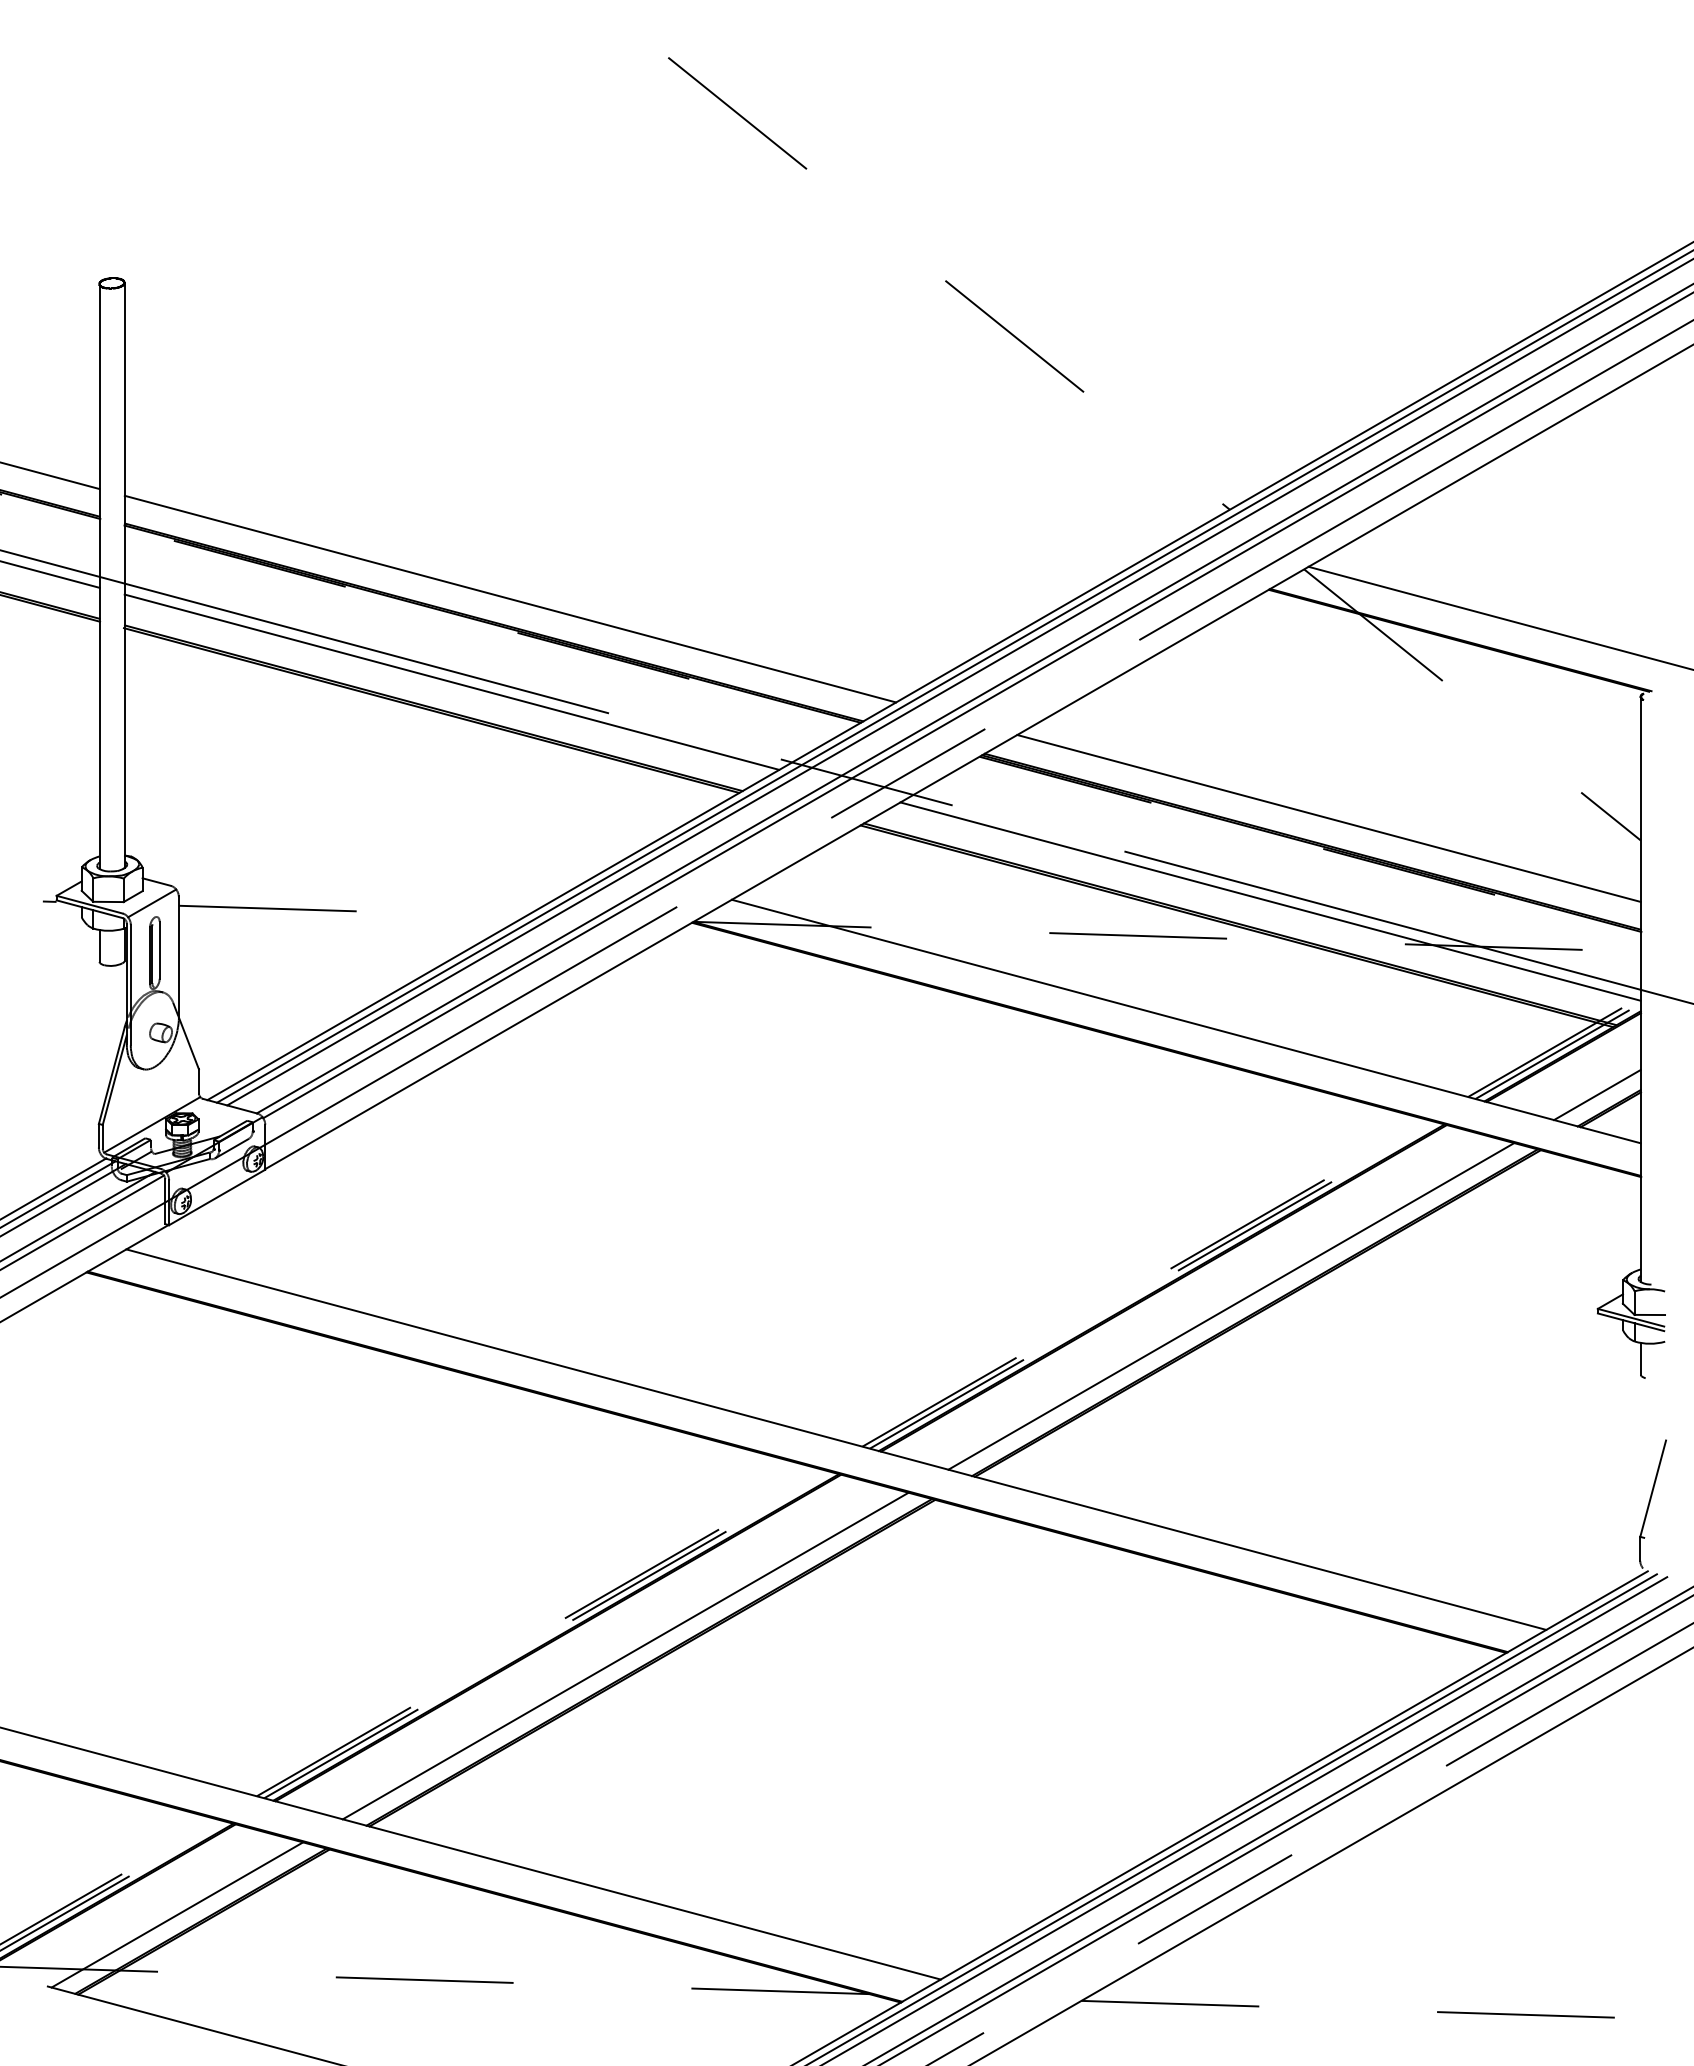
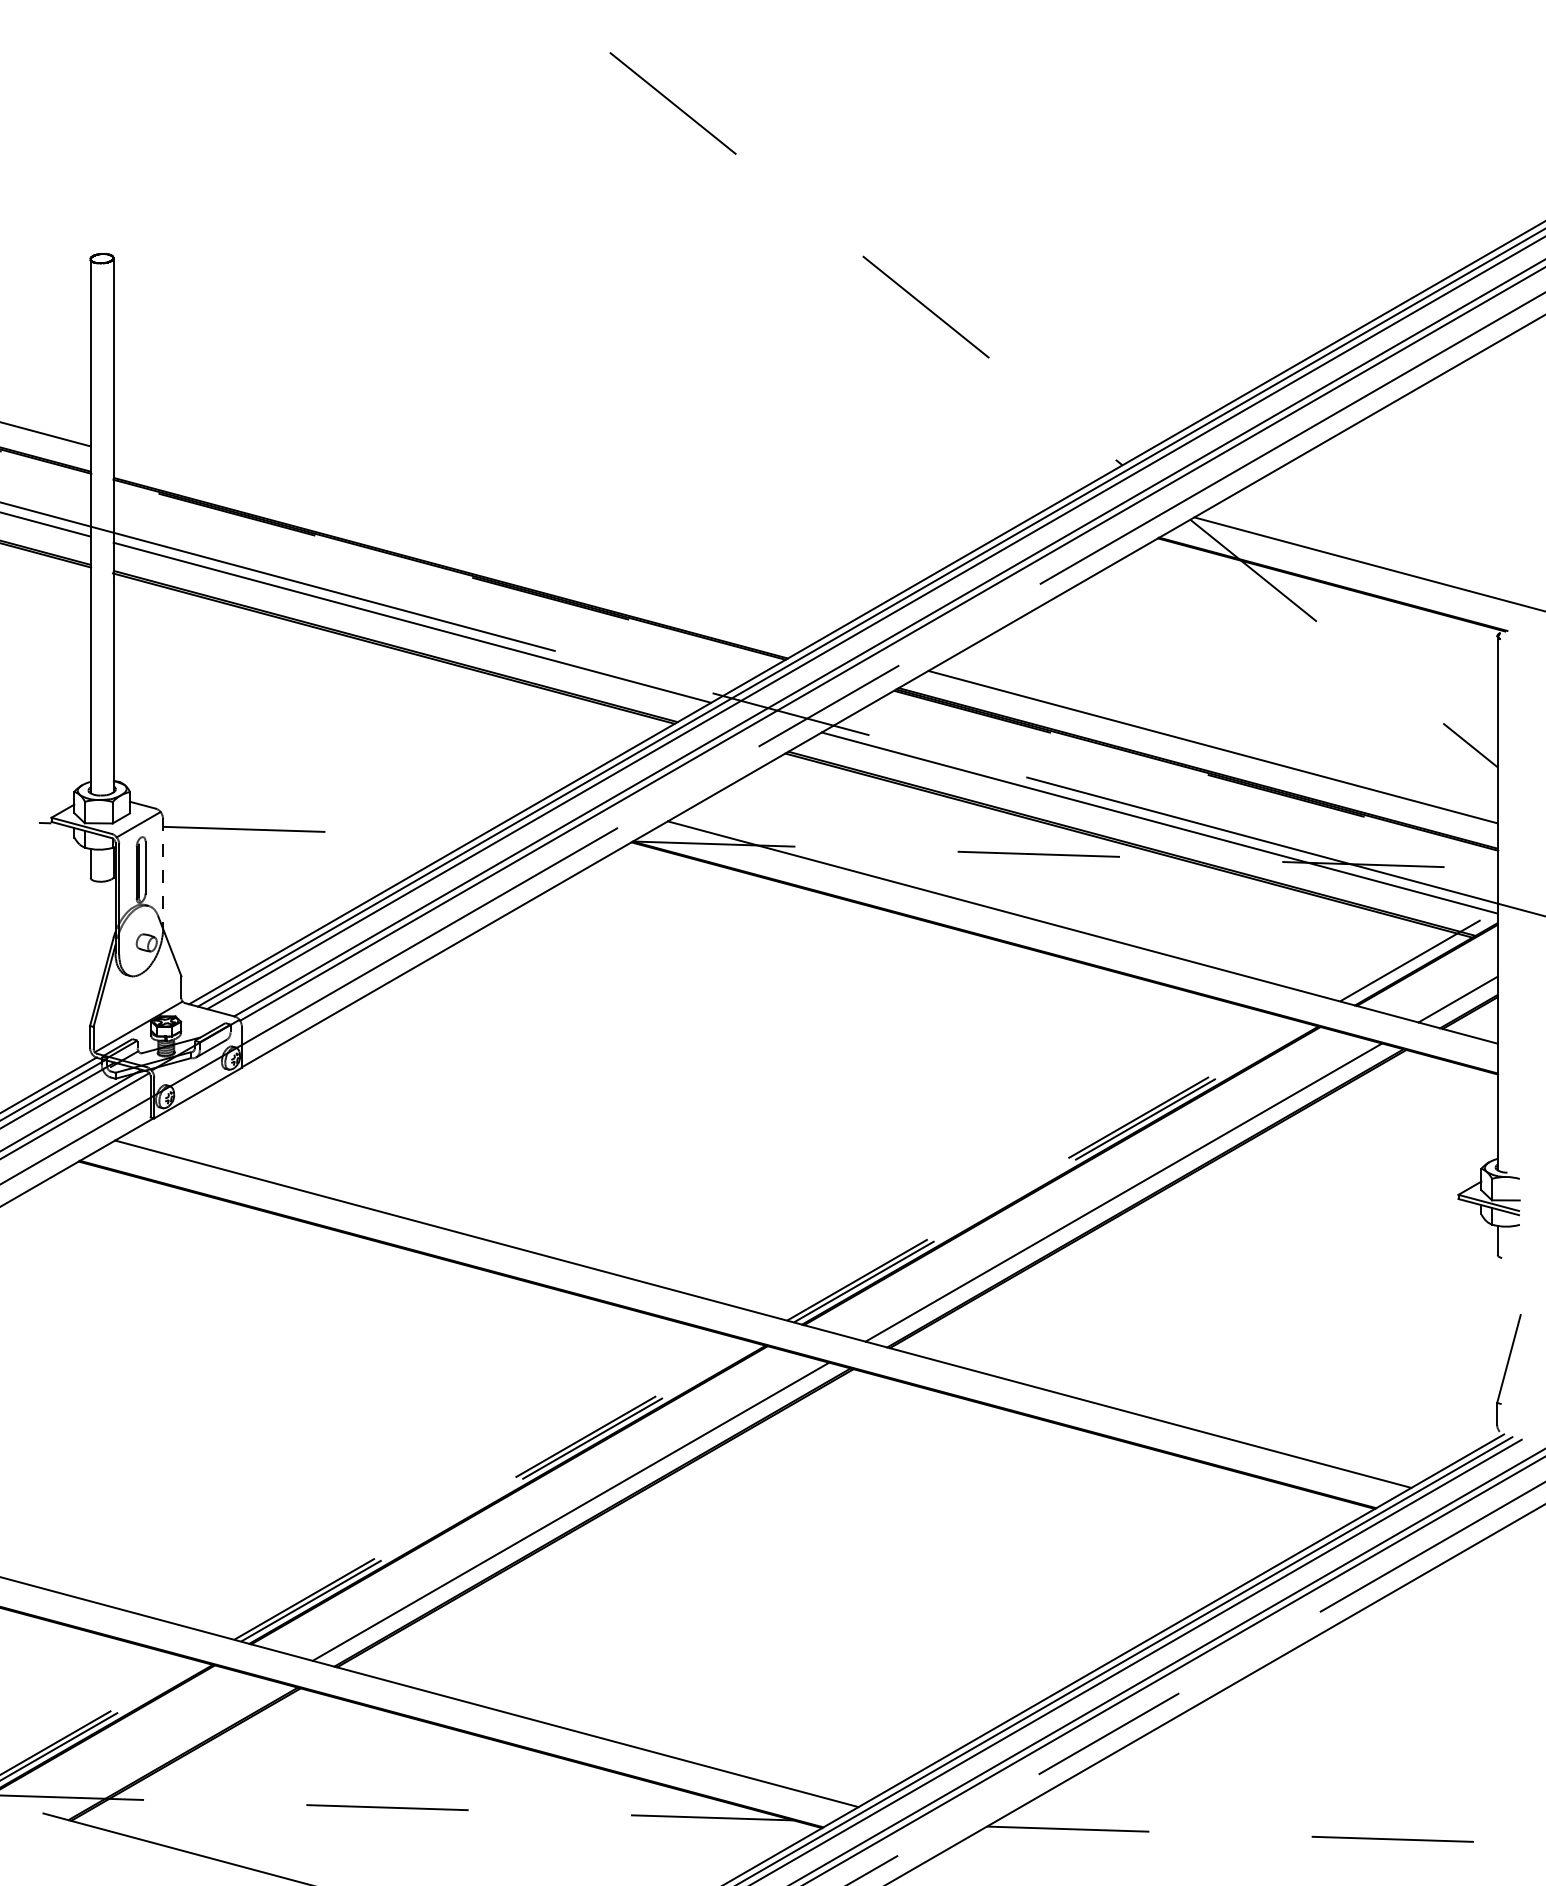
line: (510, 598) -> (465, 546), removed
line: (178, 956) -> (162, 873), solid -> dashed
line: (1557, 1051) -> (1421, 959), removed
line: (177, 1914) -> (161, 1747), removed

